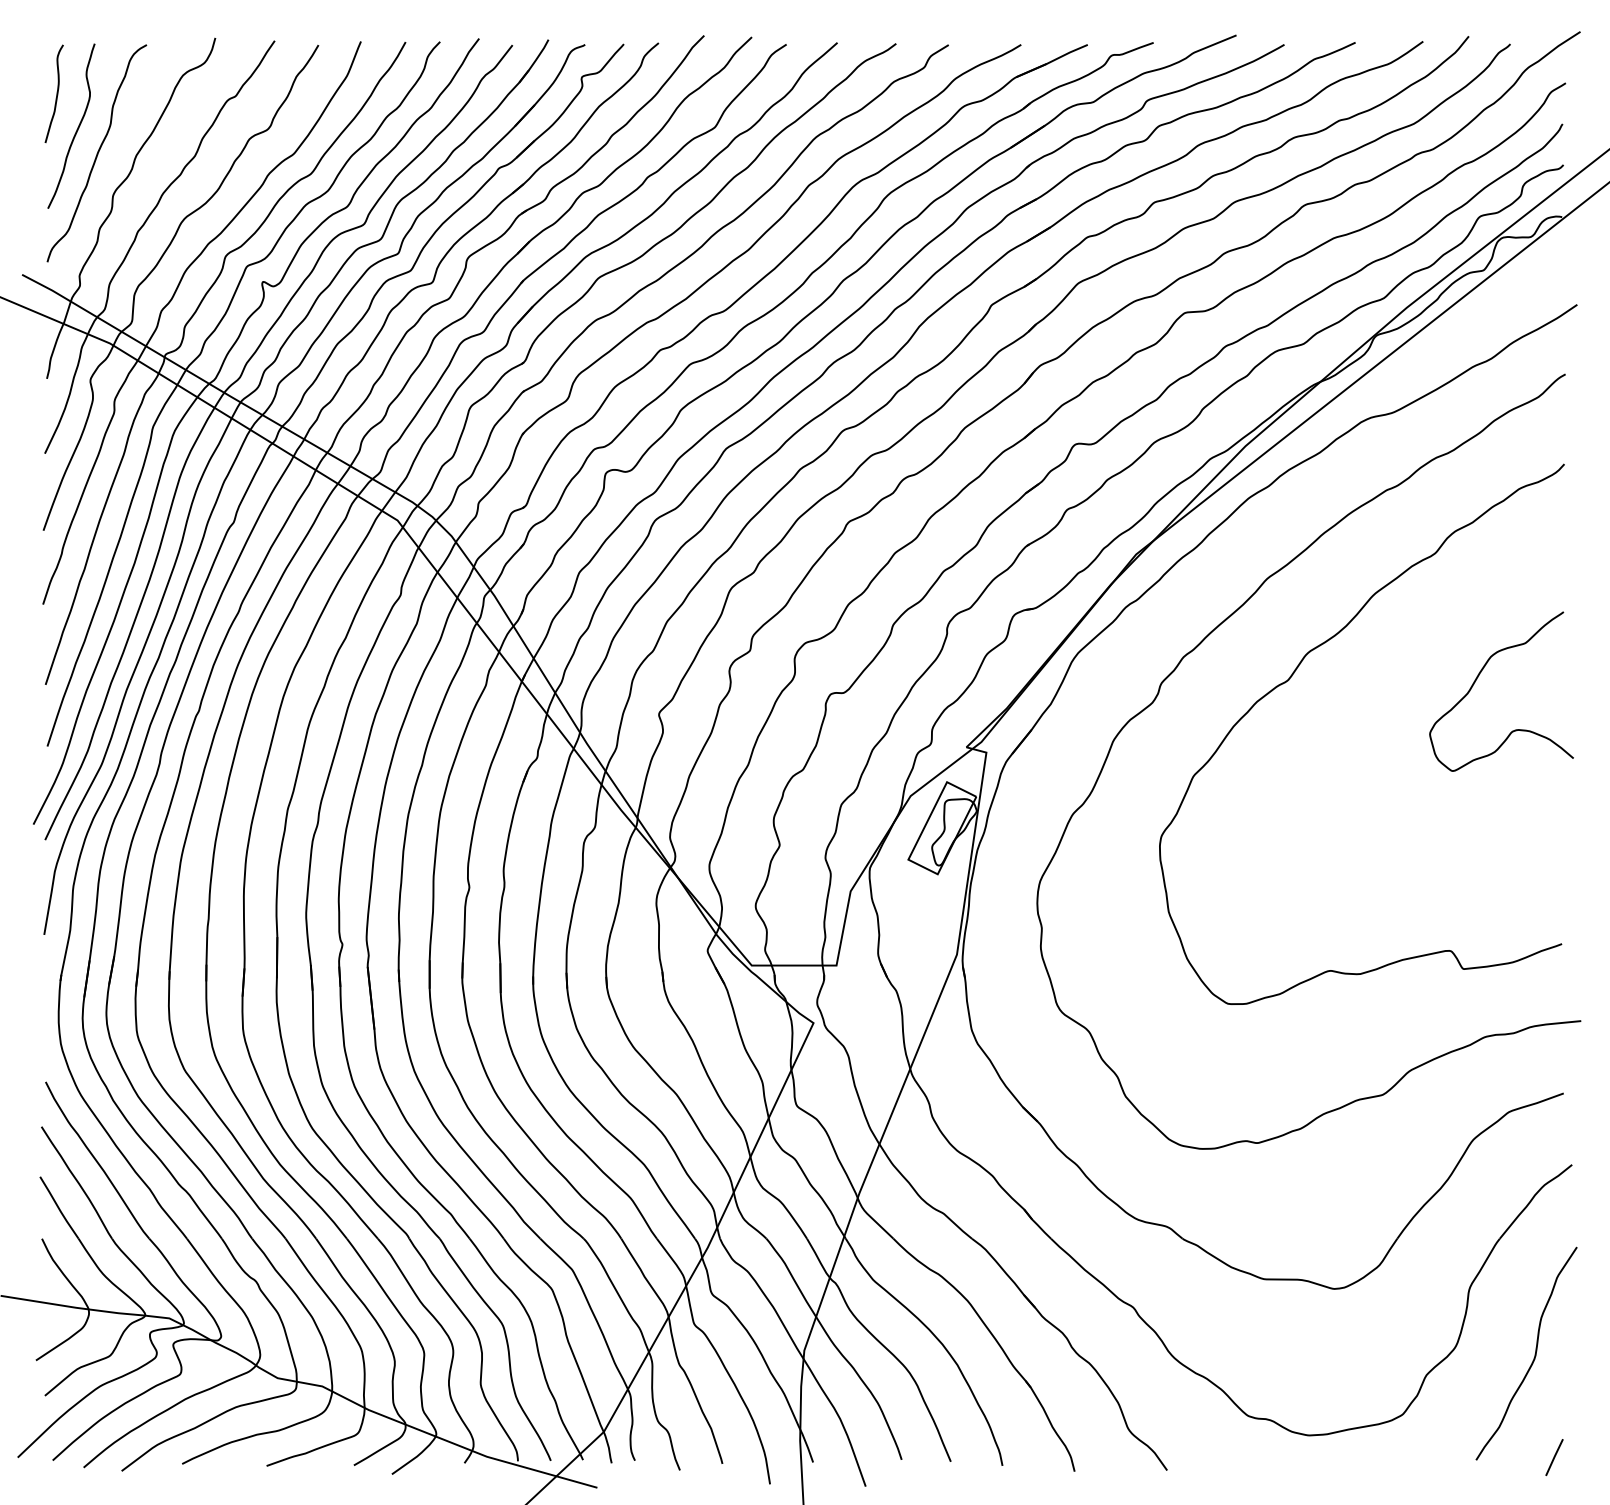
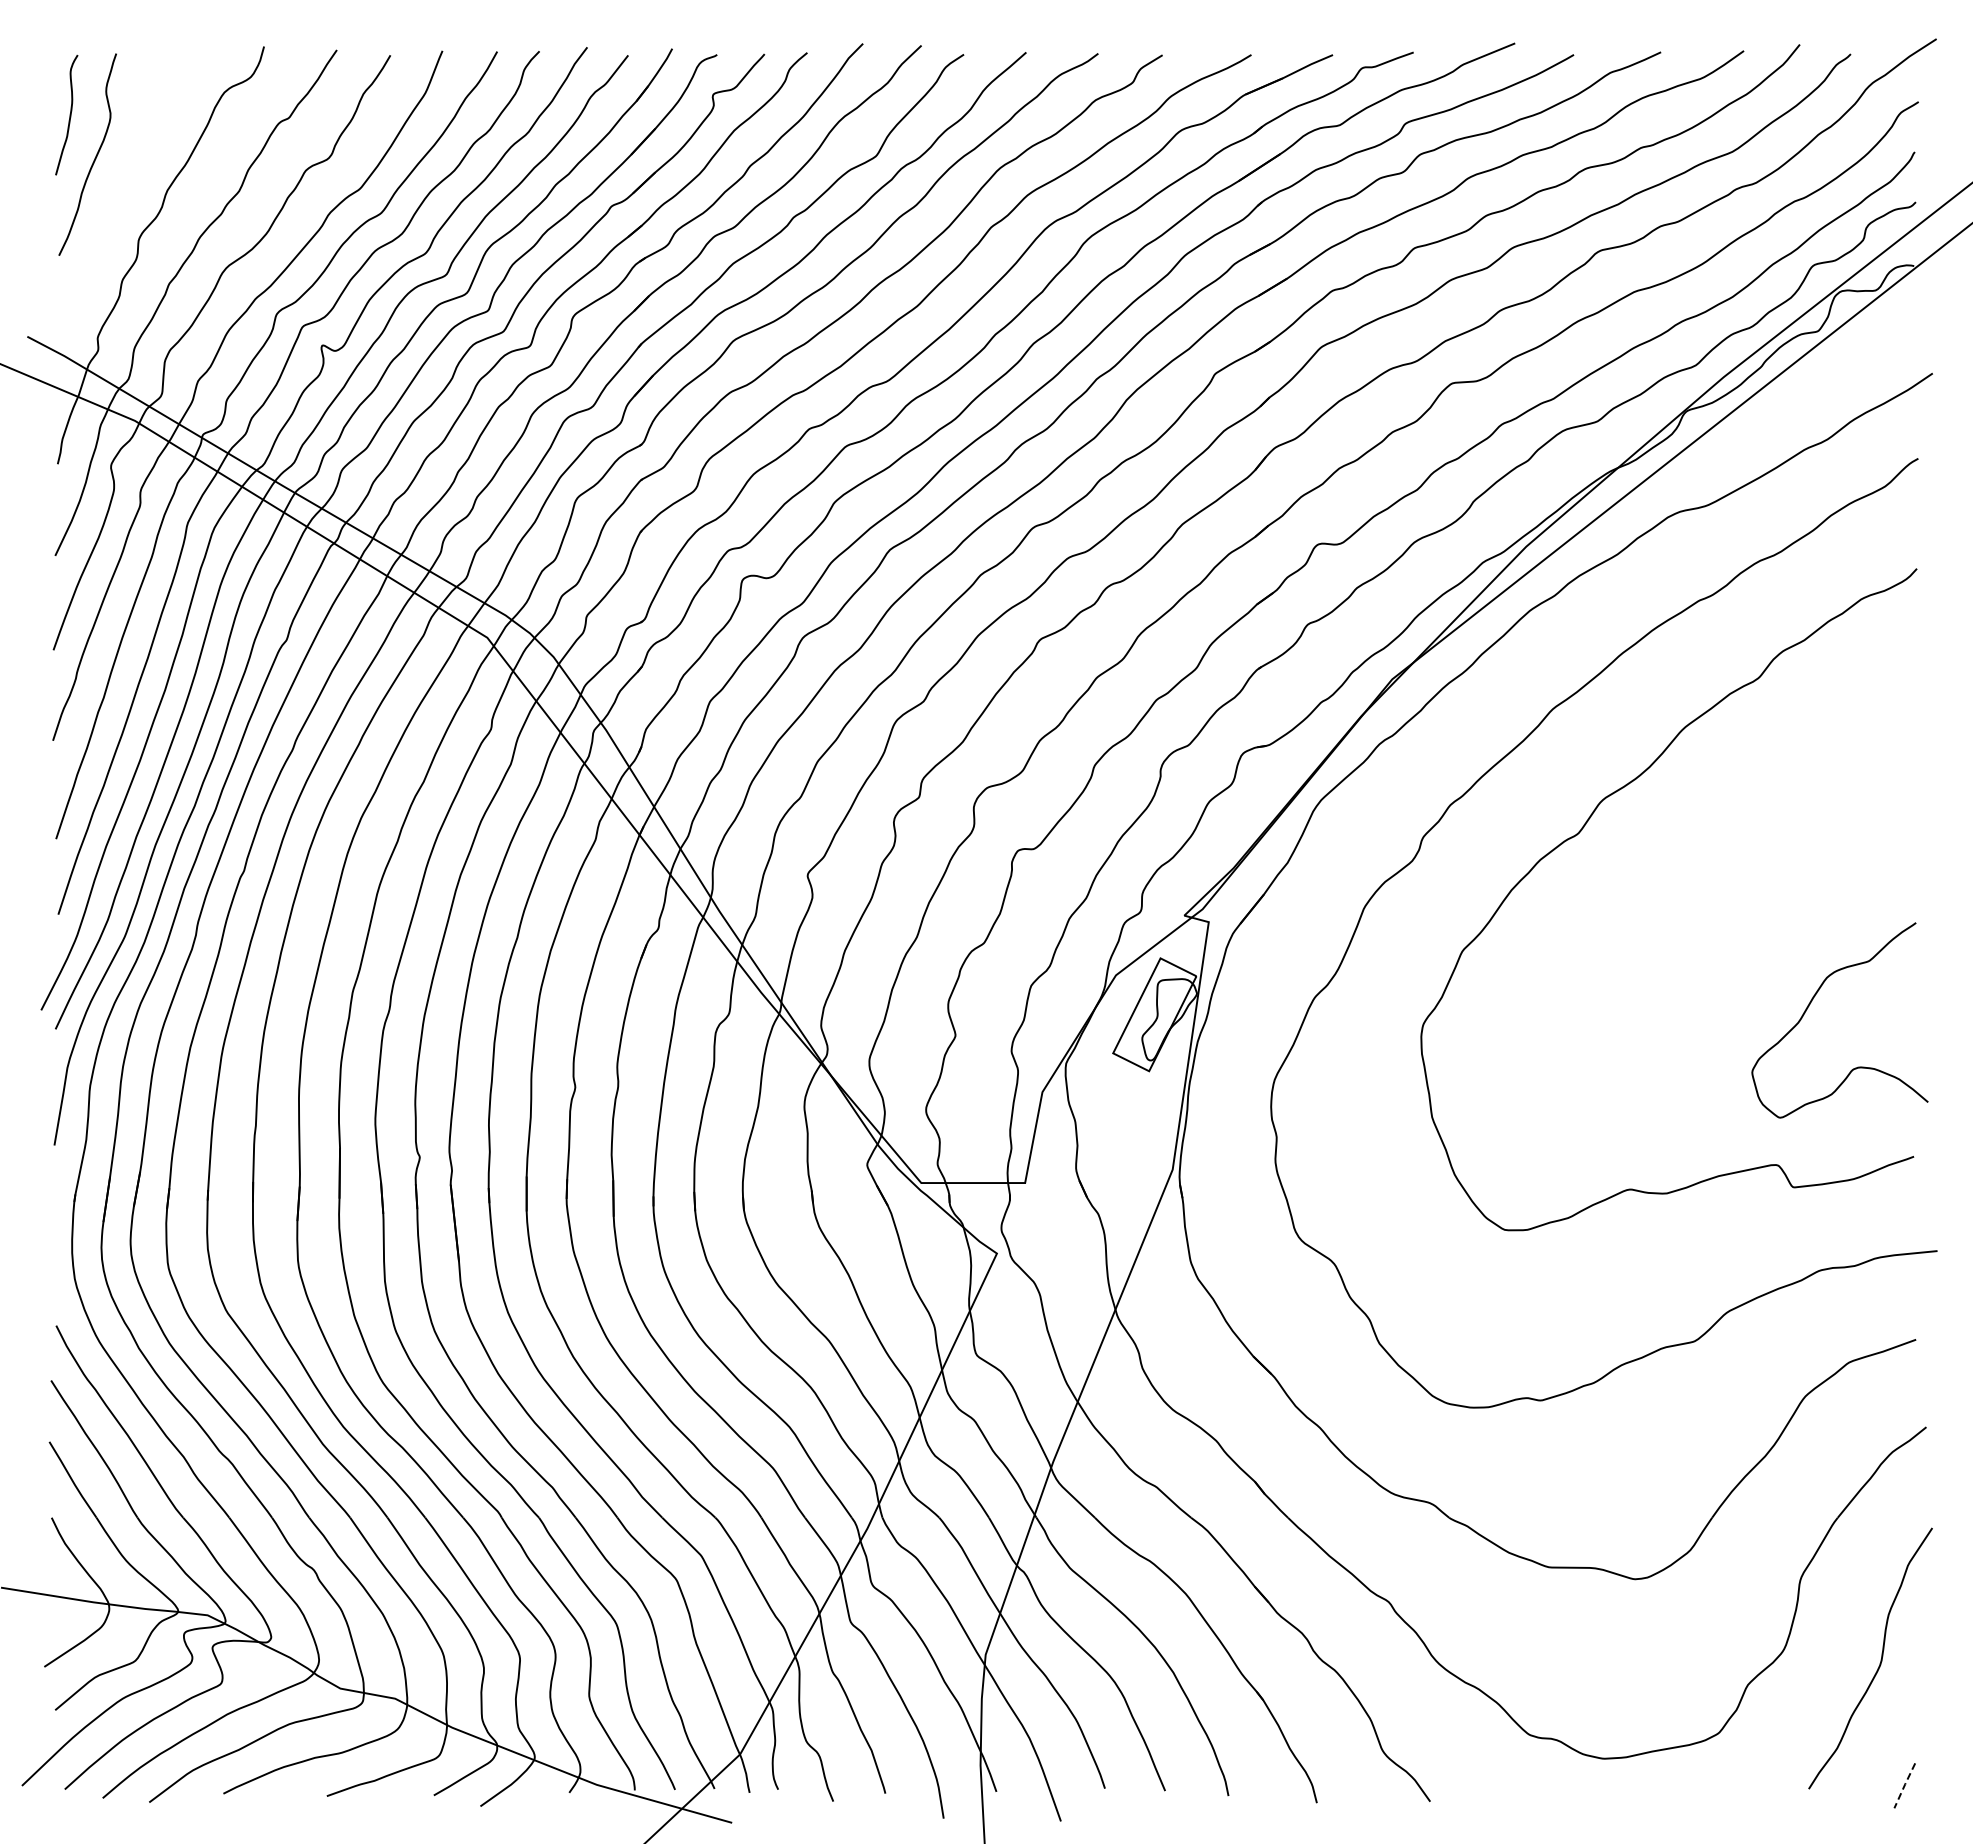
curve: (97, 153) -> (119, 187), removed
curve: (1479, 676) -> (1812, 1001), moved
line: (1554, 1457) -> (1904, 1785), solid -> dashed

